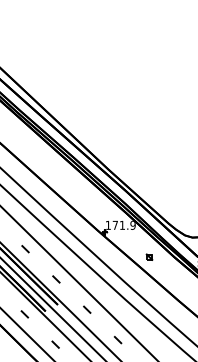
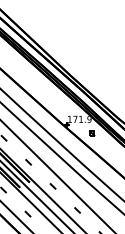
part: (149, 256) -> (92, 132), moved

